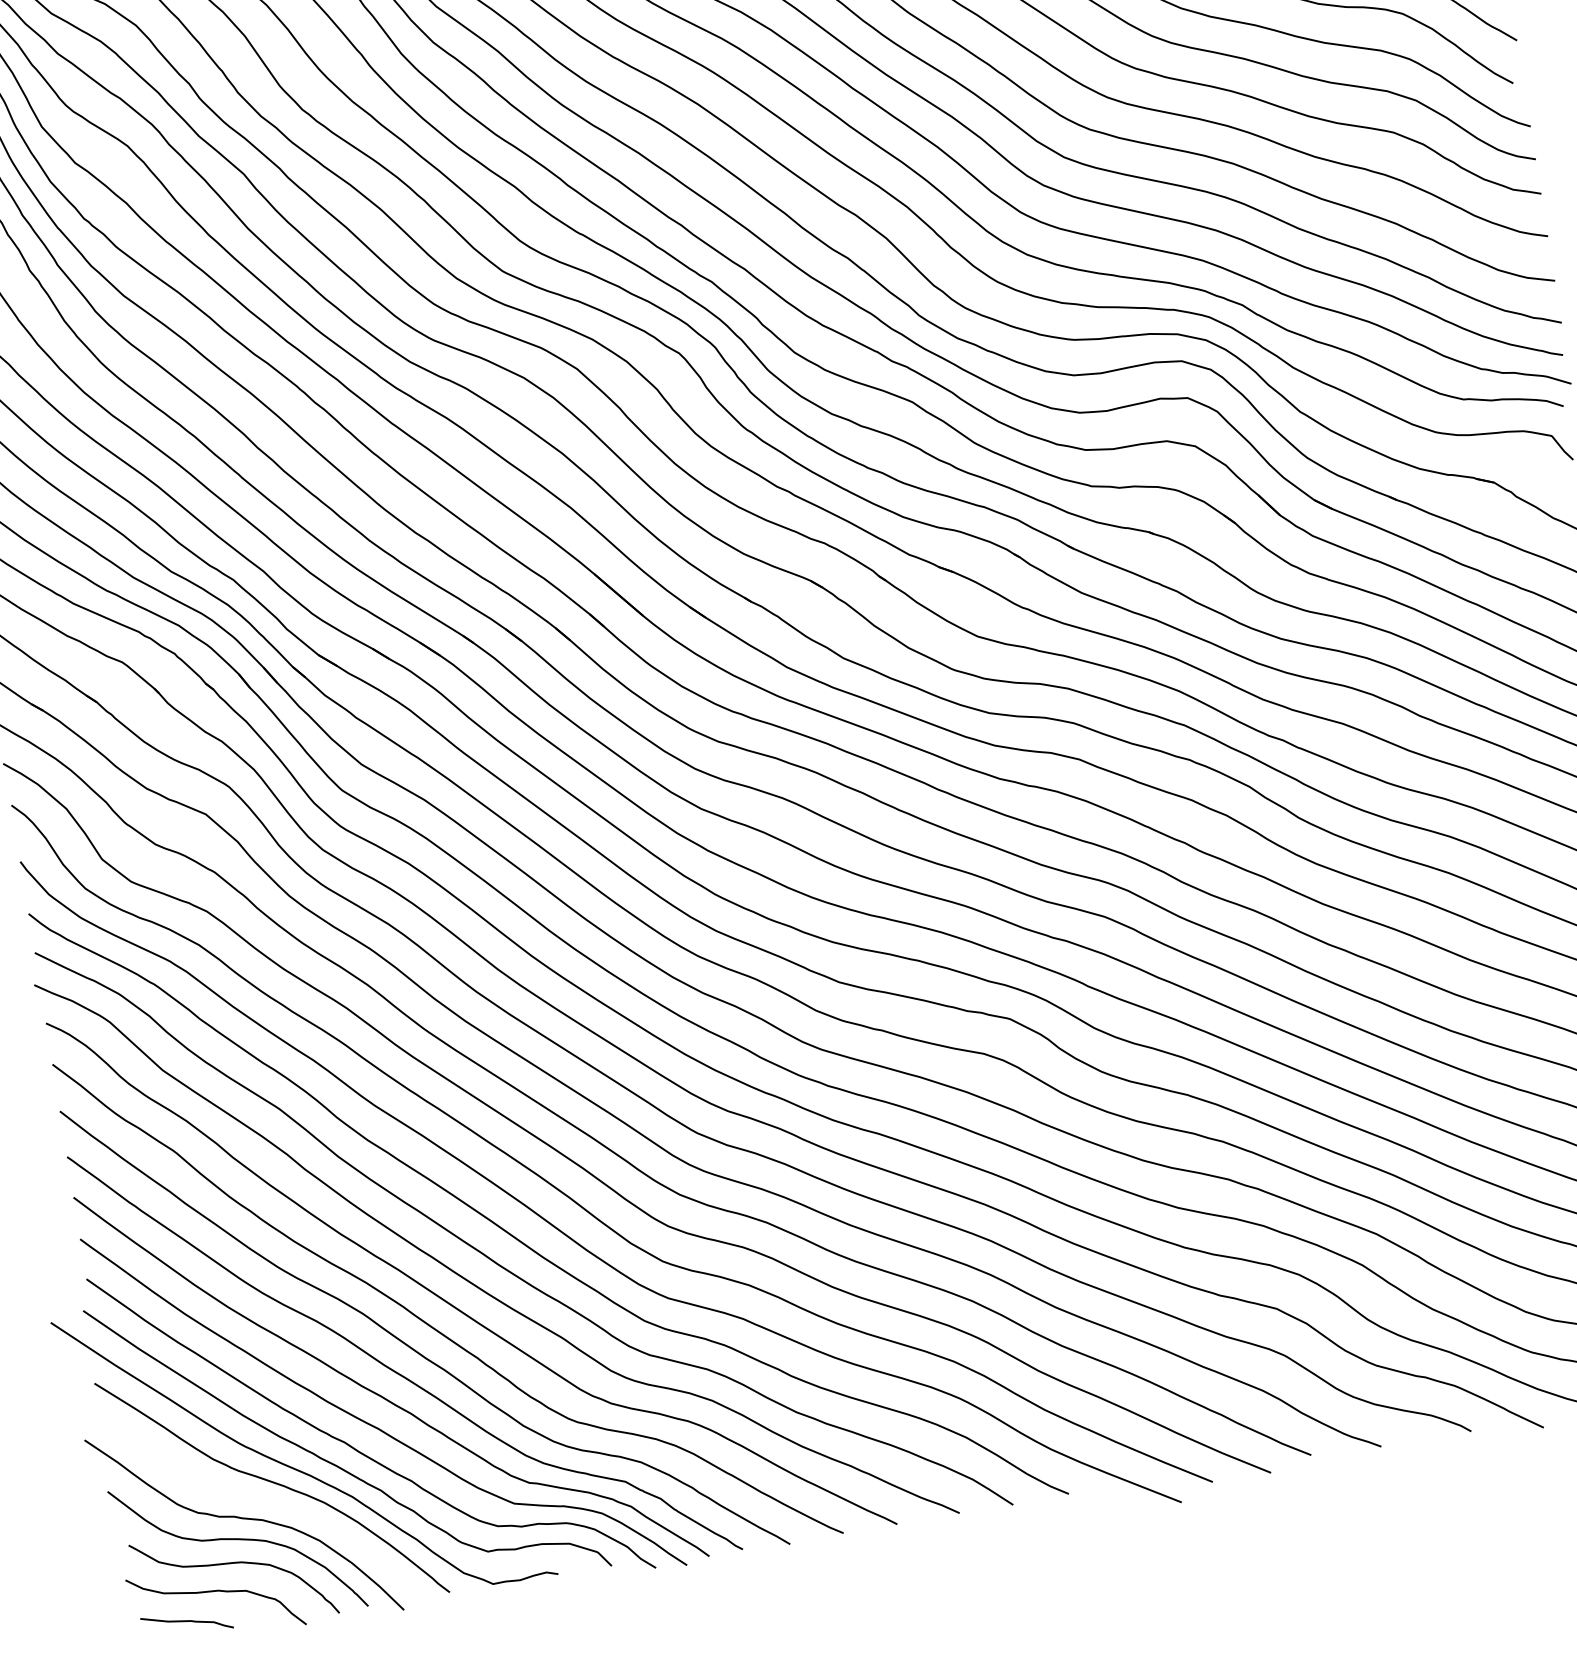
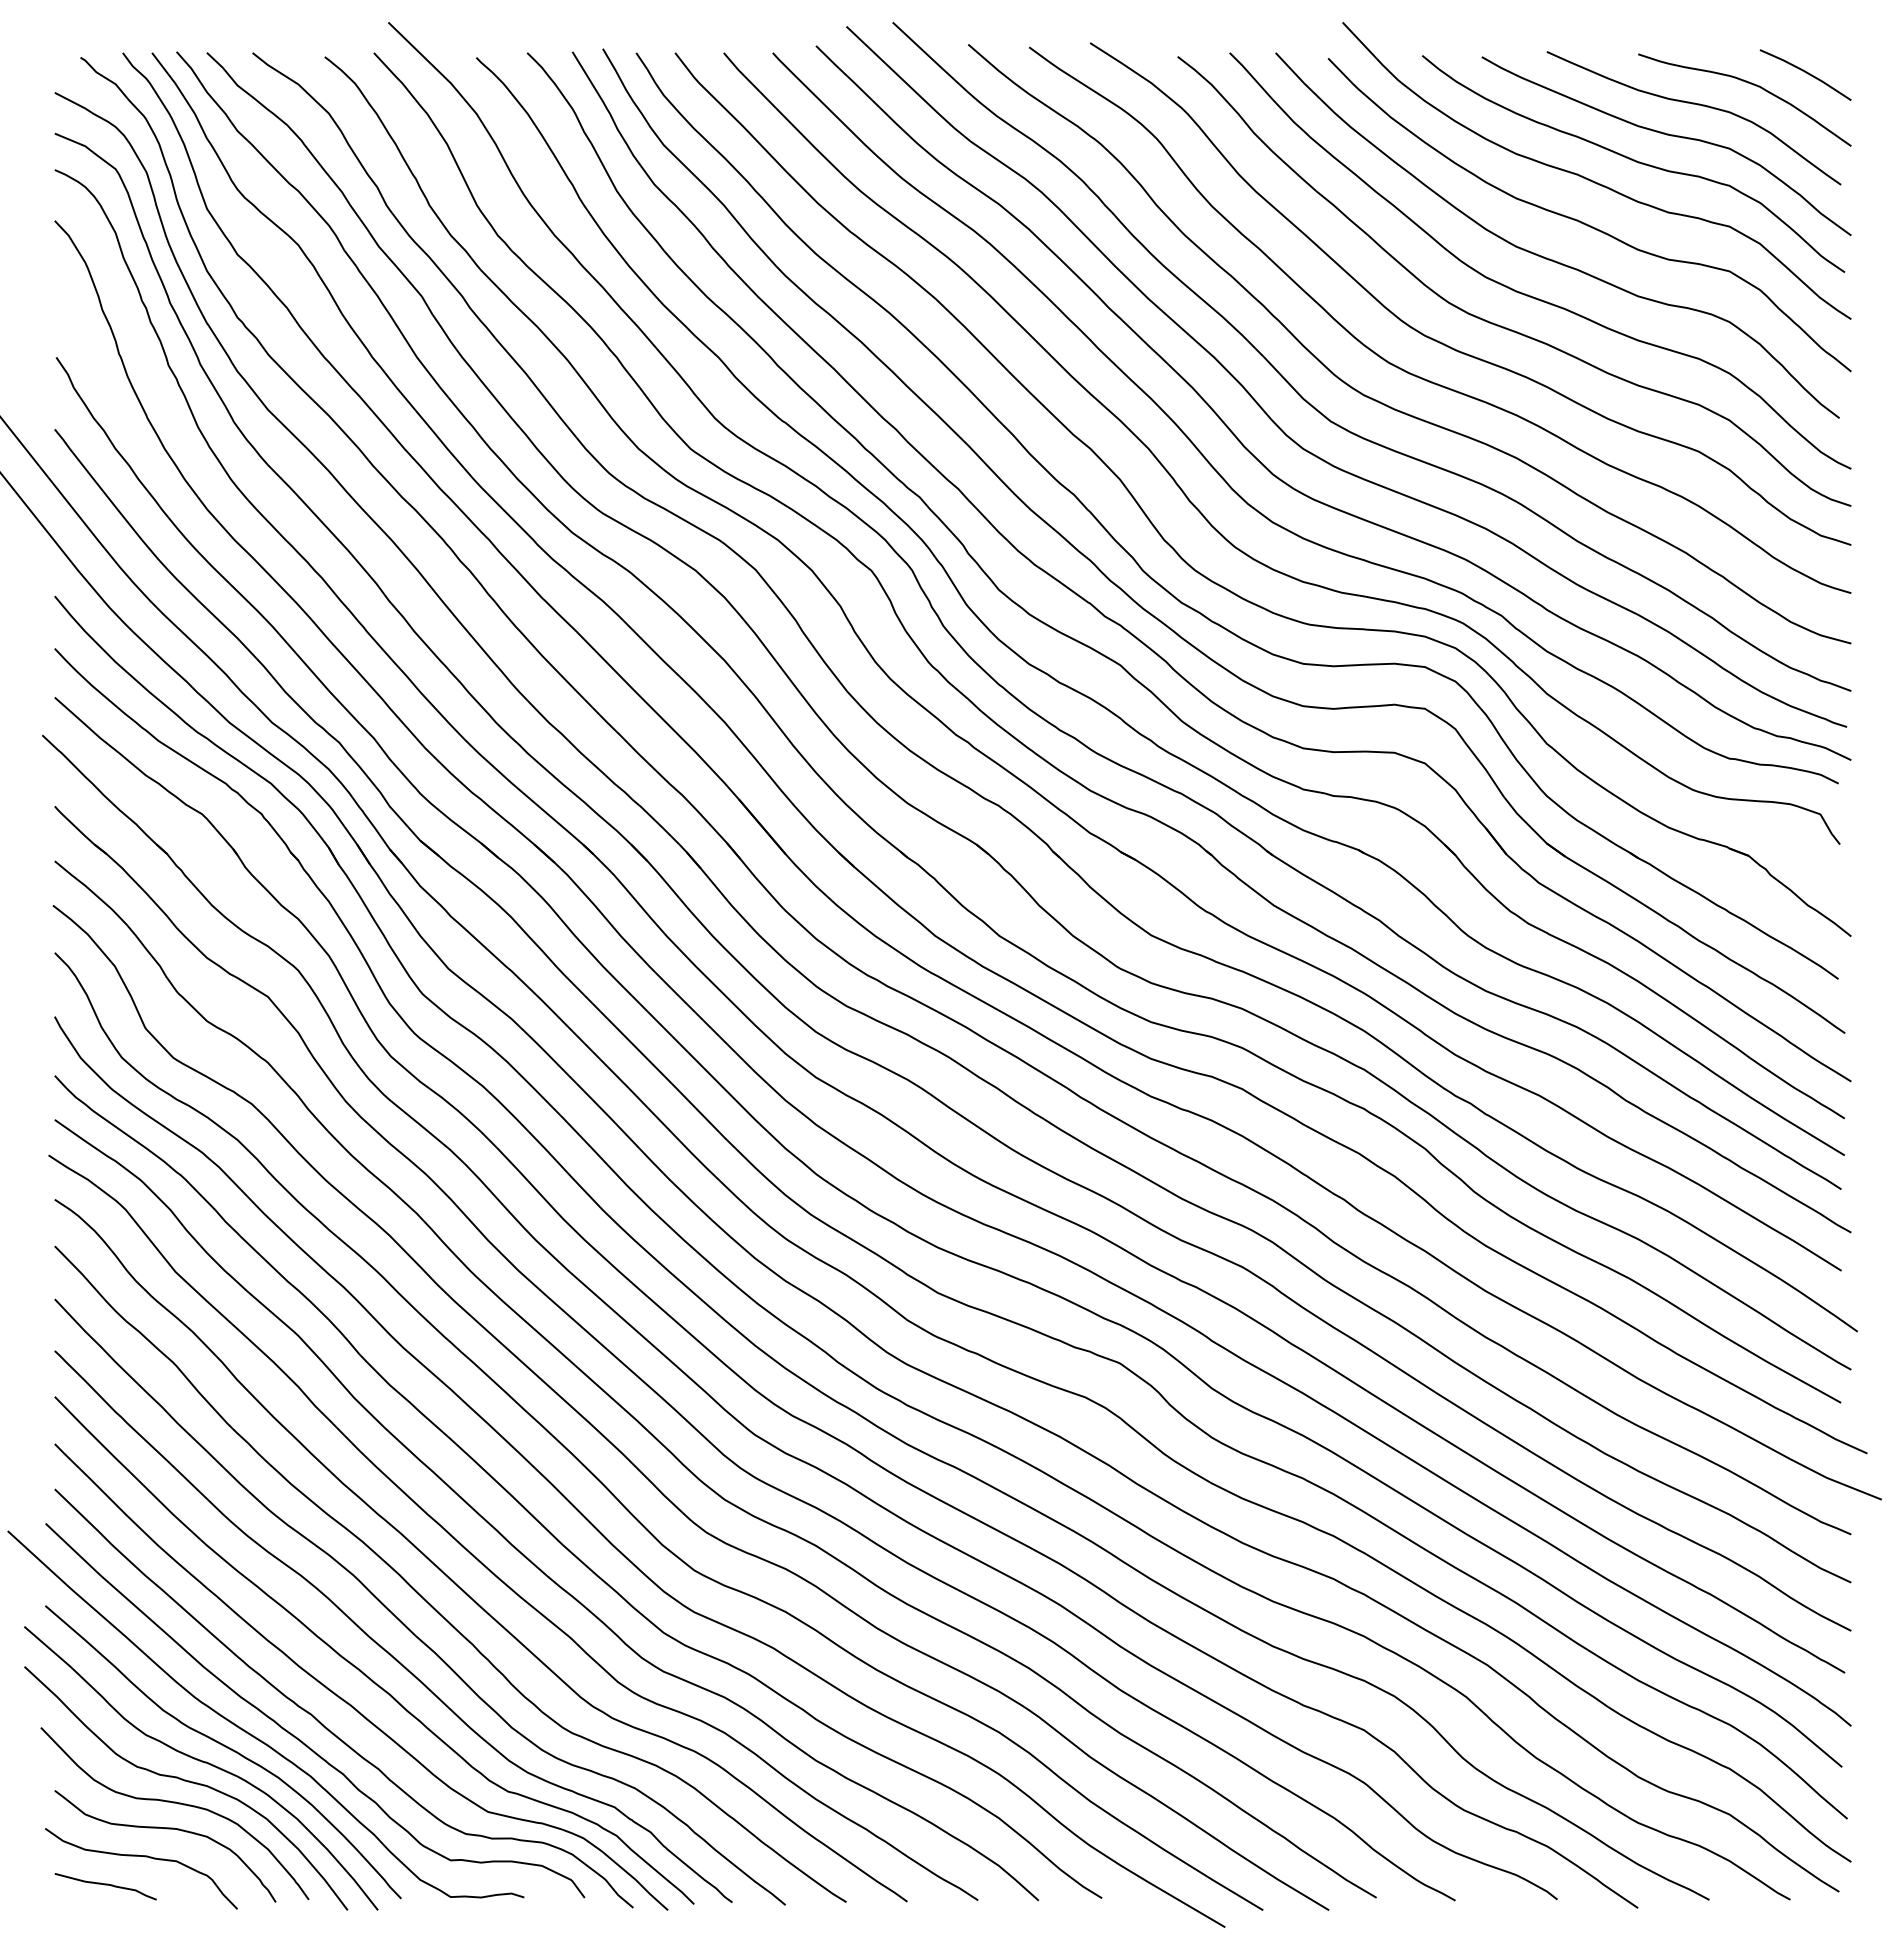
curve: (257, 1500) -> (204, 1763), added

